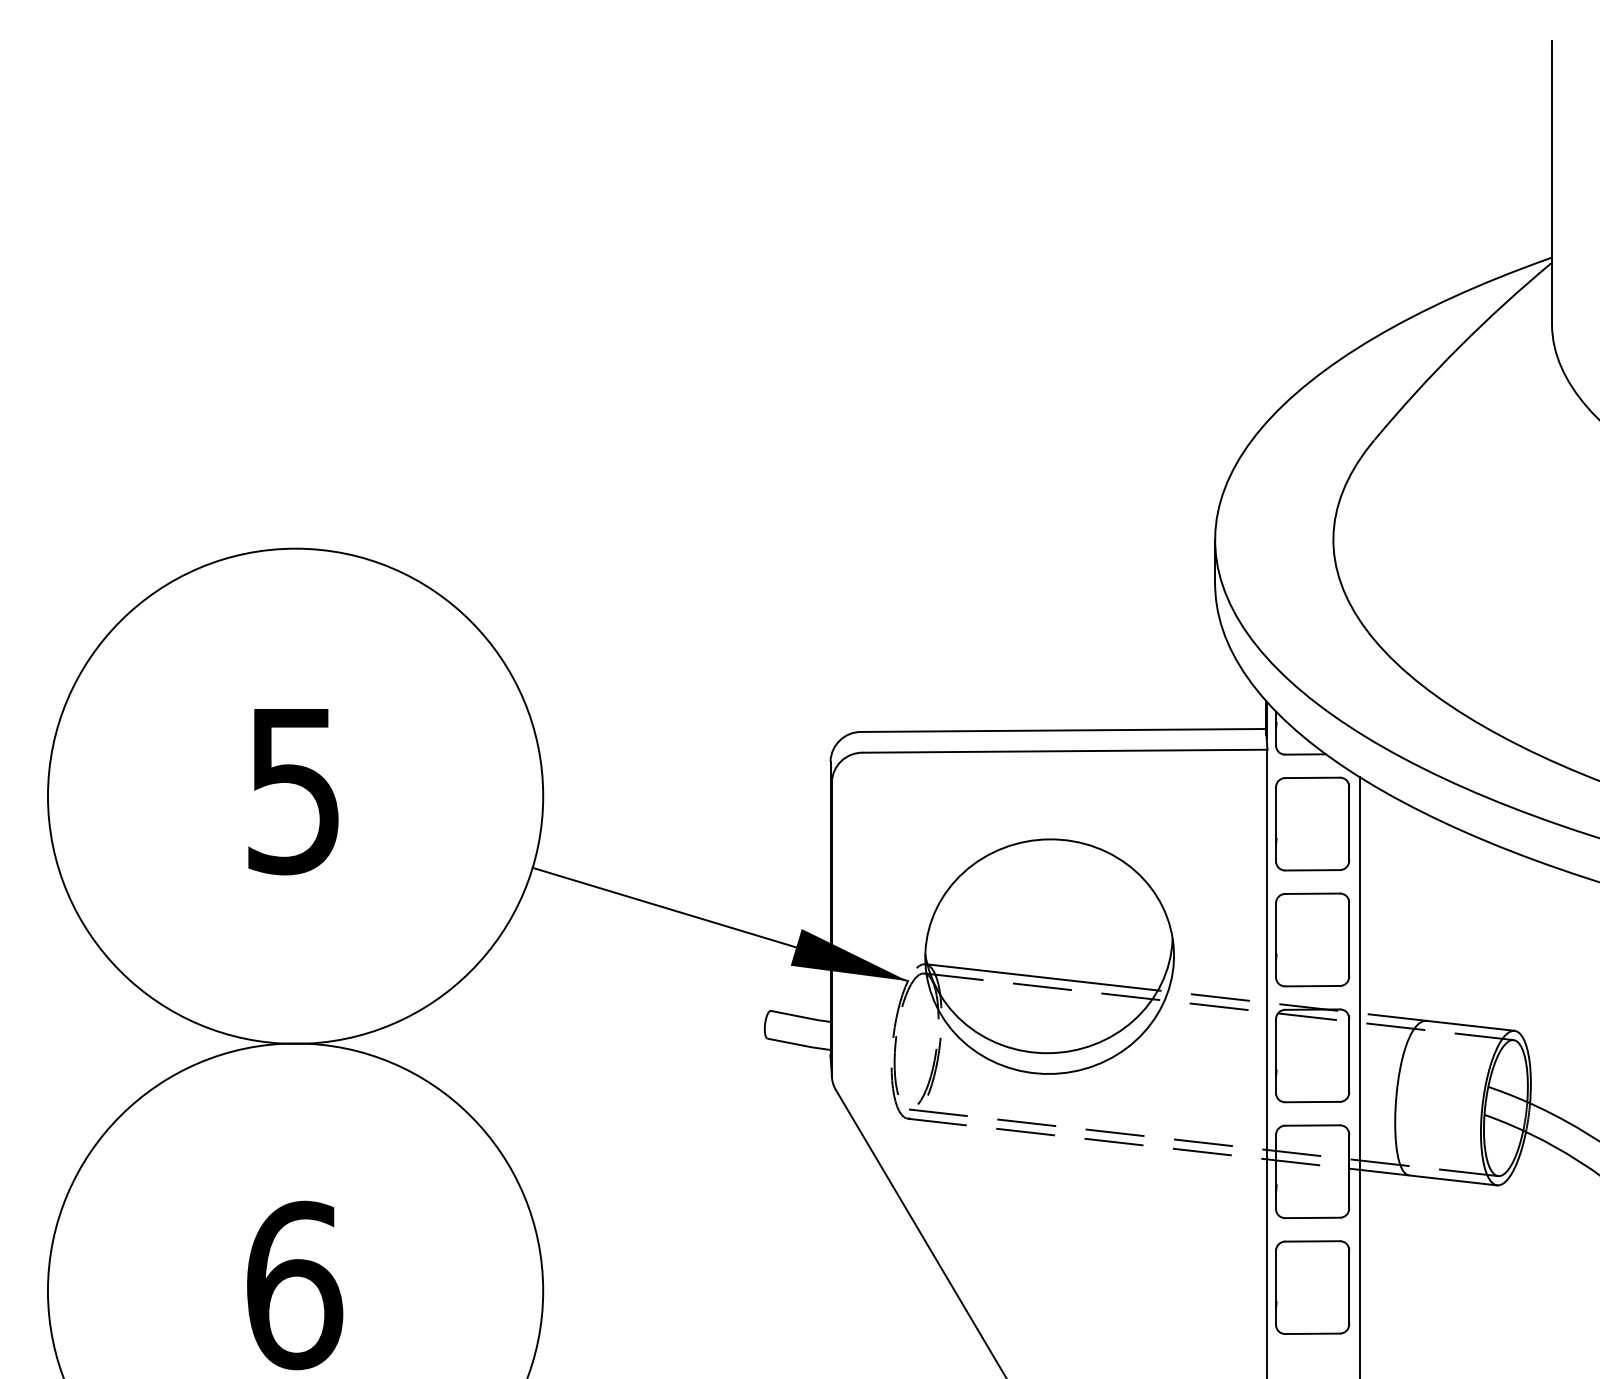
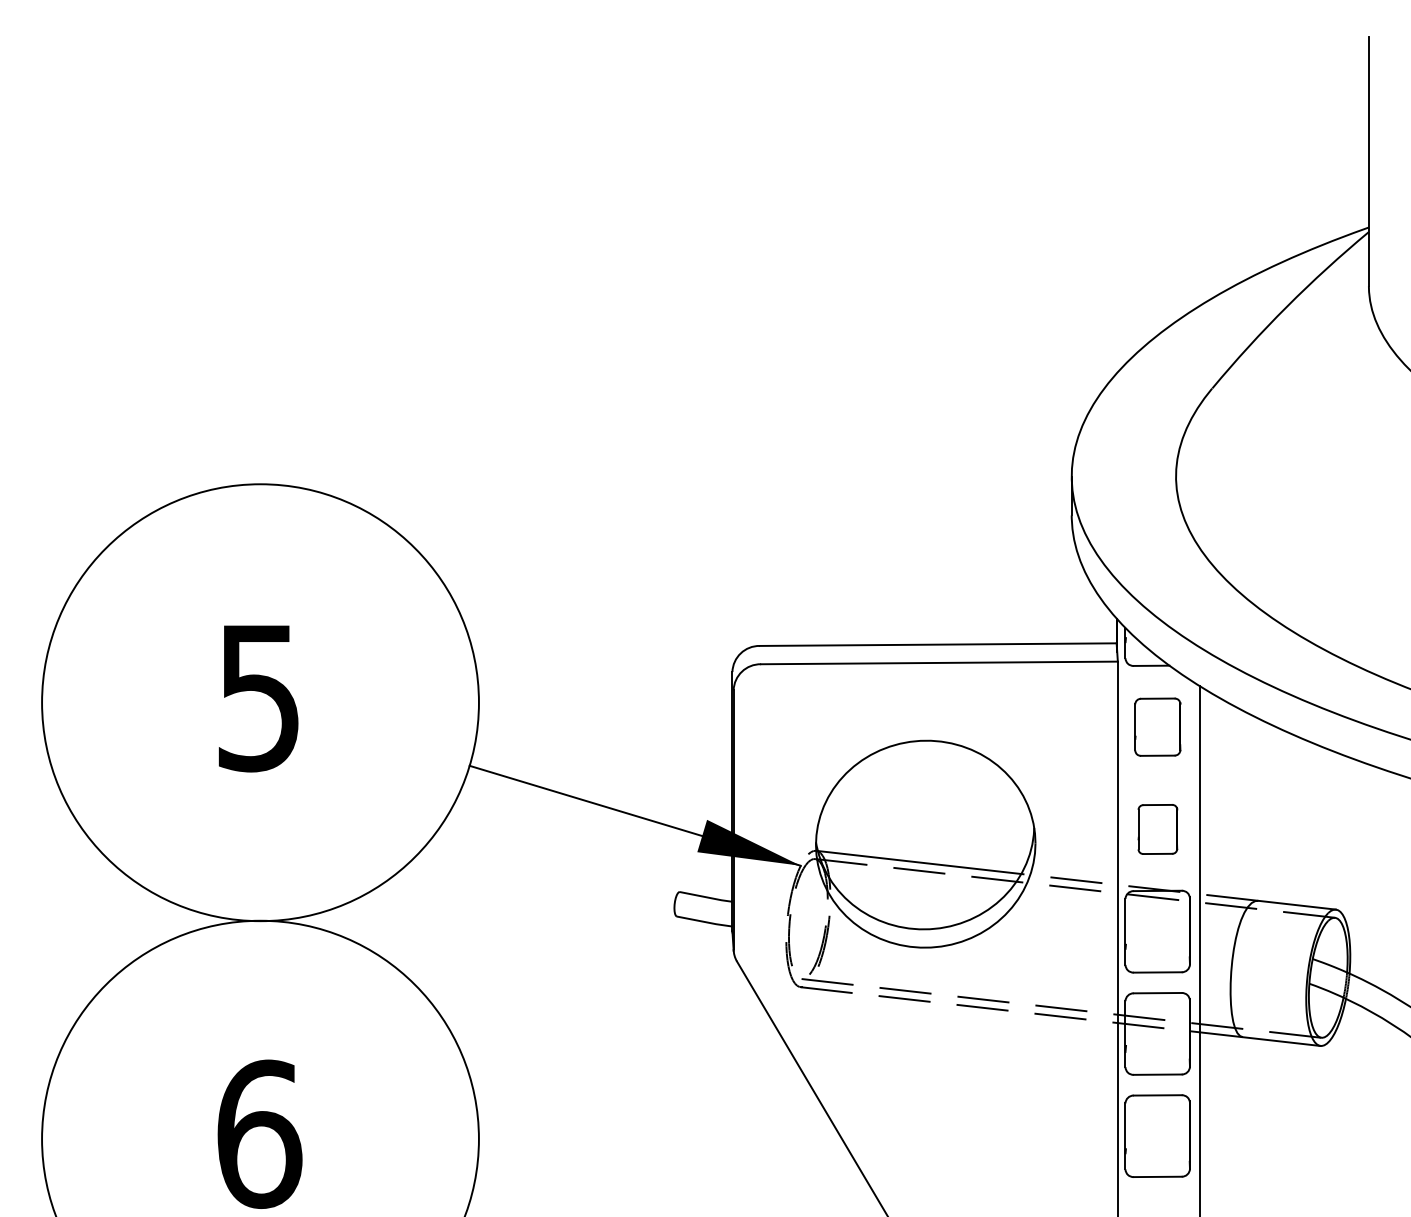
part: (1312, 823) -> (1157, 726), size x0.7
part: (1312, 939) -> (1157, 829), size x0.6

